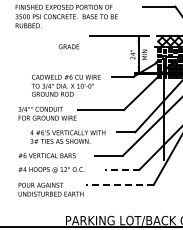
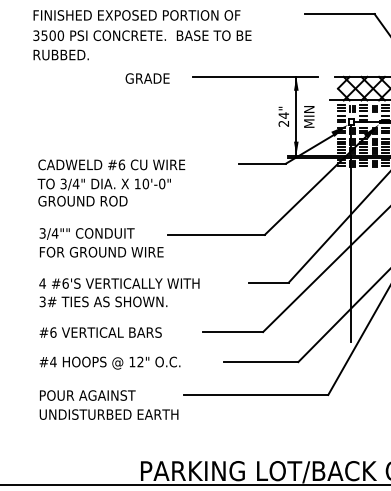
text: (68, 46) -> (146, 77), moved
text: (65, 85) -> (110, 182), moved
text: (67, 136) -> (118, 291), moved
line: (121, 169) -> (259, 361), dashed -> solid
line: (119, 184) -> (255, 393), dashed -> solid

